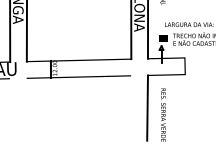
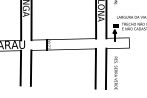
line: (9, 105) -> (20, 67), added
line: (25, 105) -> (30, 67), added
line: (130, 107) -> (95, 68), added

